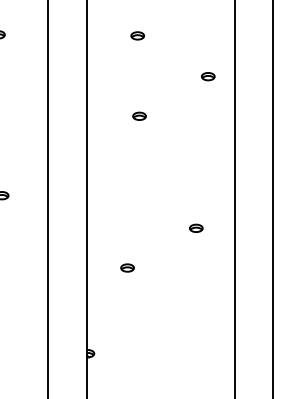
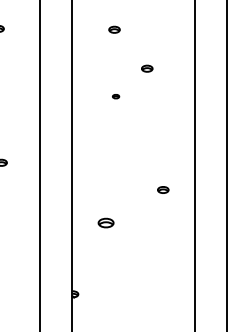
part: (208, 76) -> (147, 68), moved
part: (138, 116) -> (115, 96), size x0.6
part: (126, 267) -> (105, 222), size x1.4

